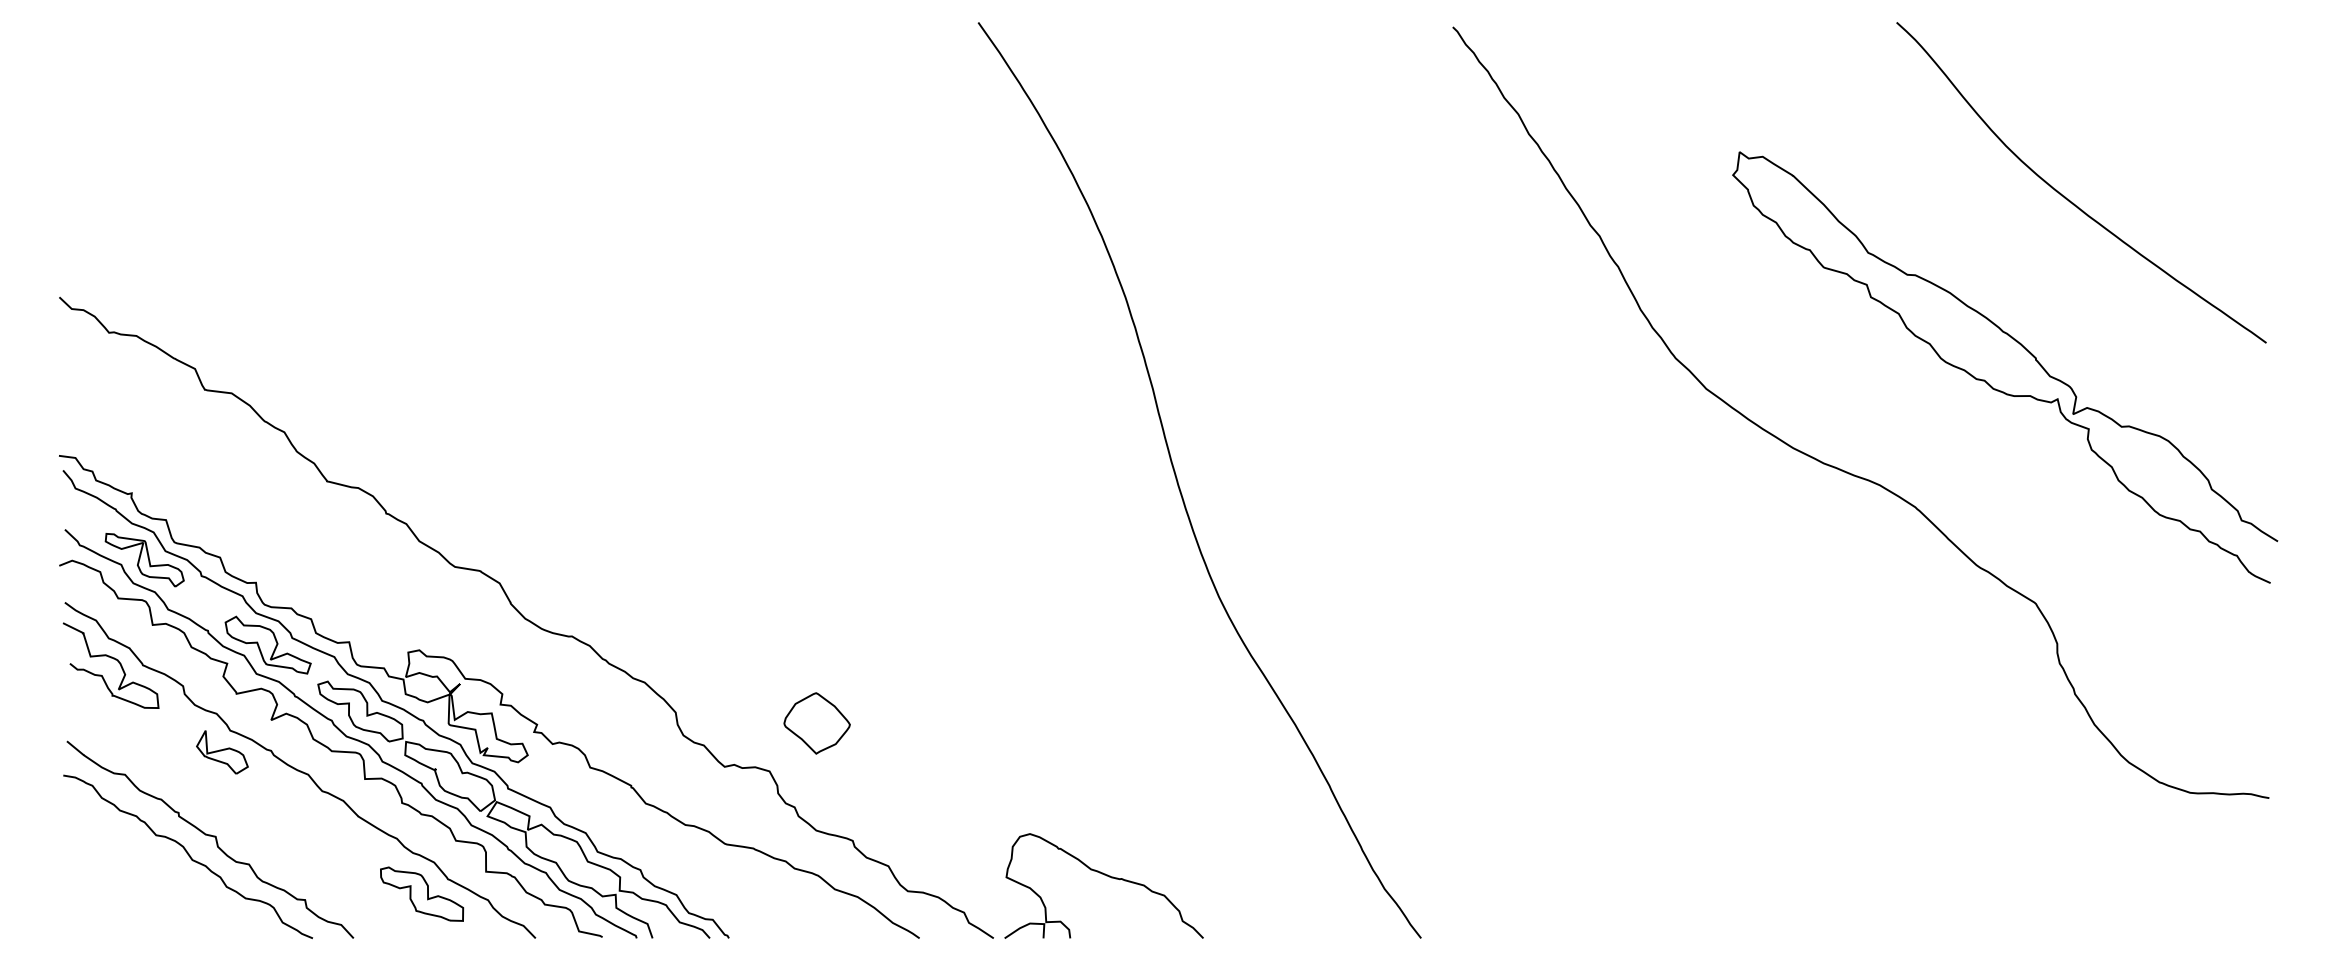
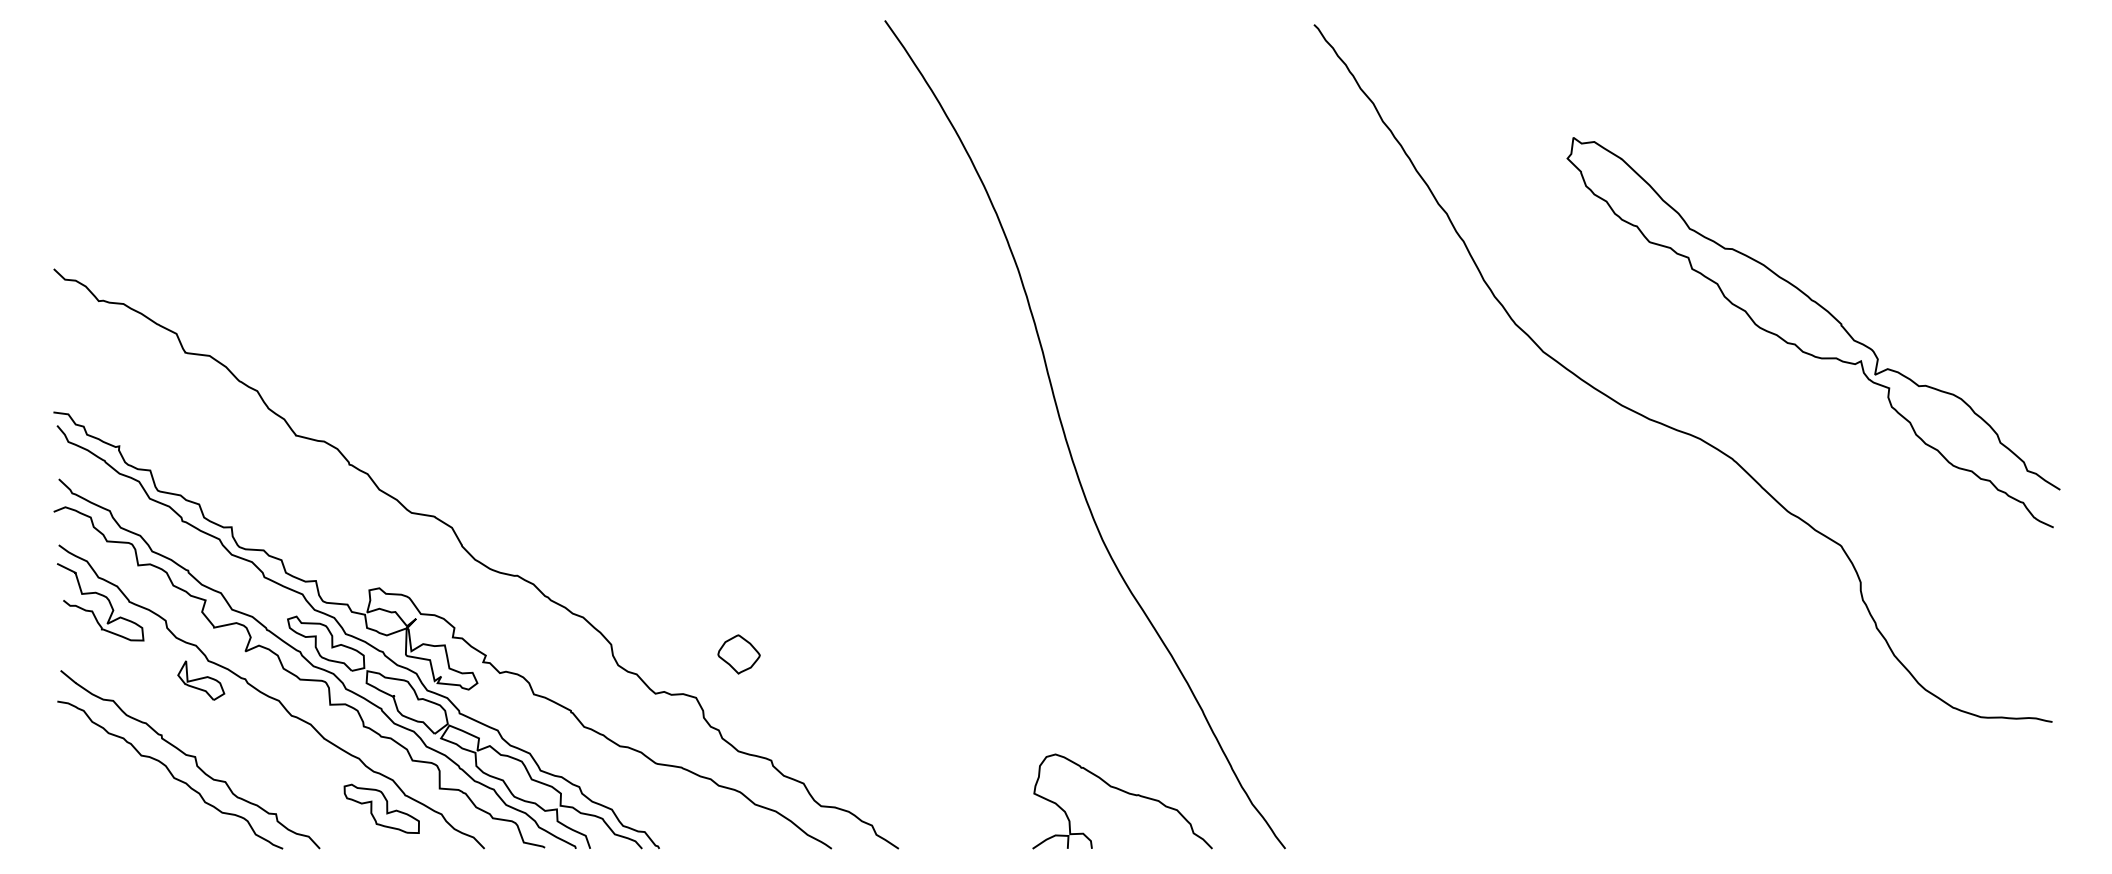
curve: (2069, 199) -> (1871, 180), removed
part: (144, 560) -> (130, 507), removed
part: (267, 644) -> (242, 583), removed
part: (816, 723) -> (738, 654), size x0.7
part: (1106, 876) -> (1124, 792), moved

